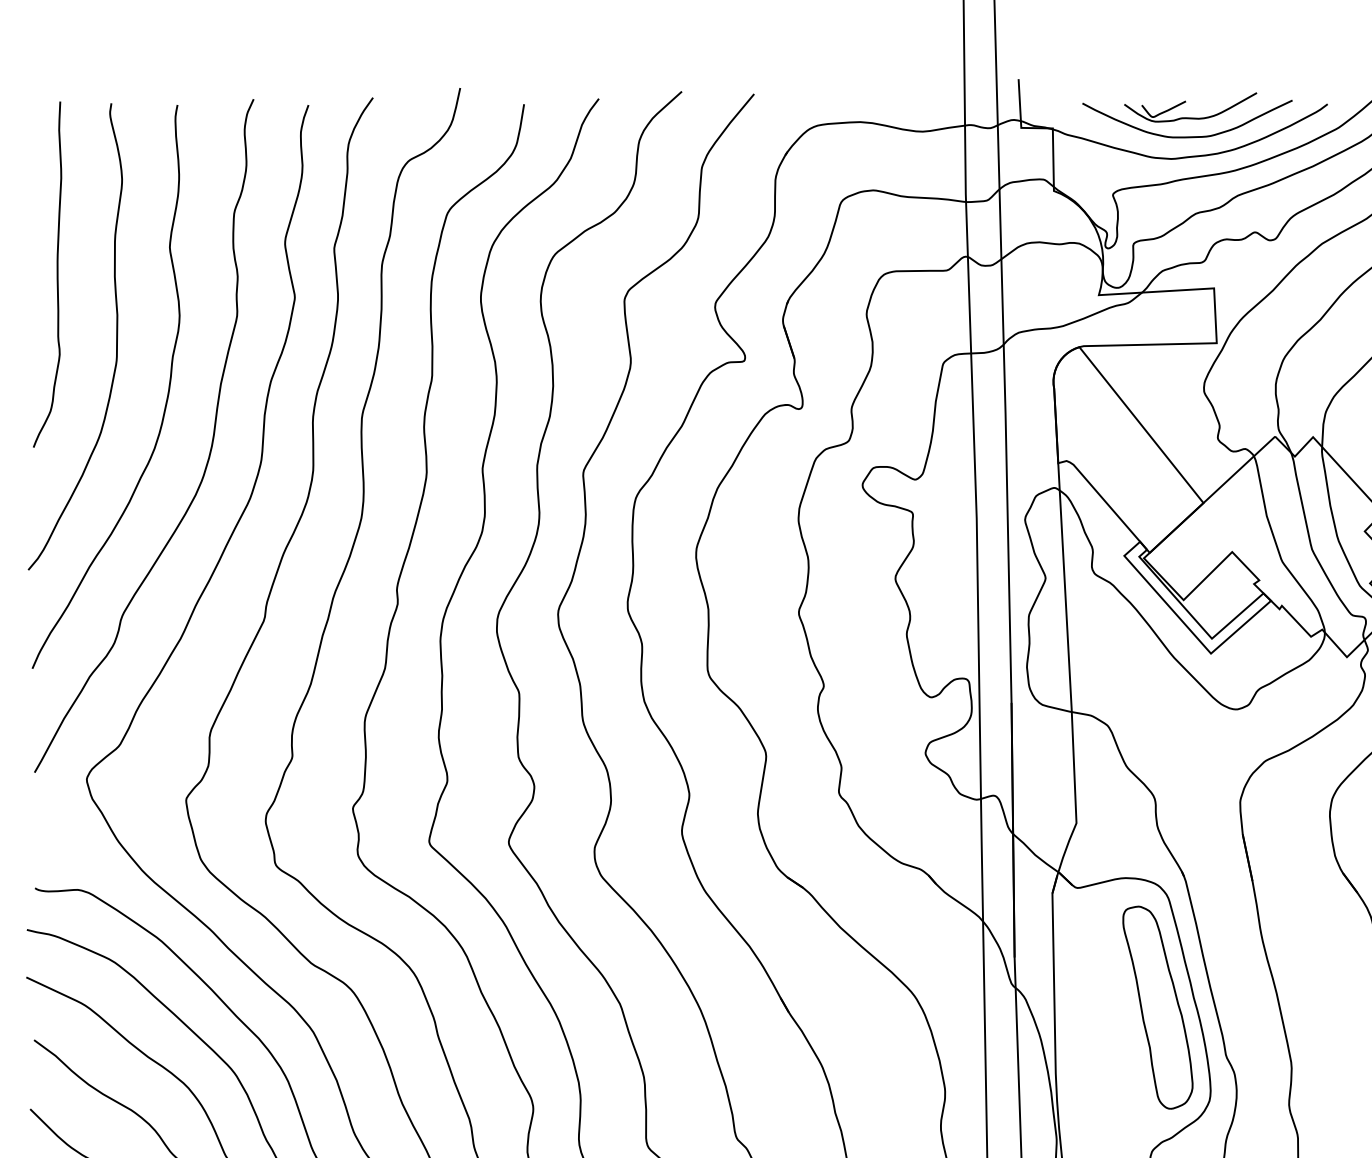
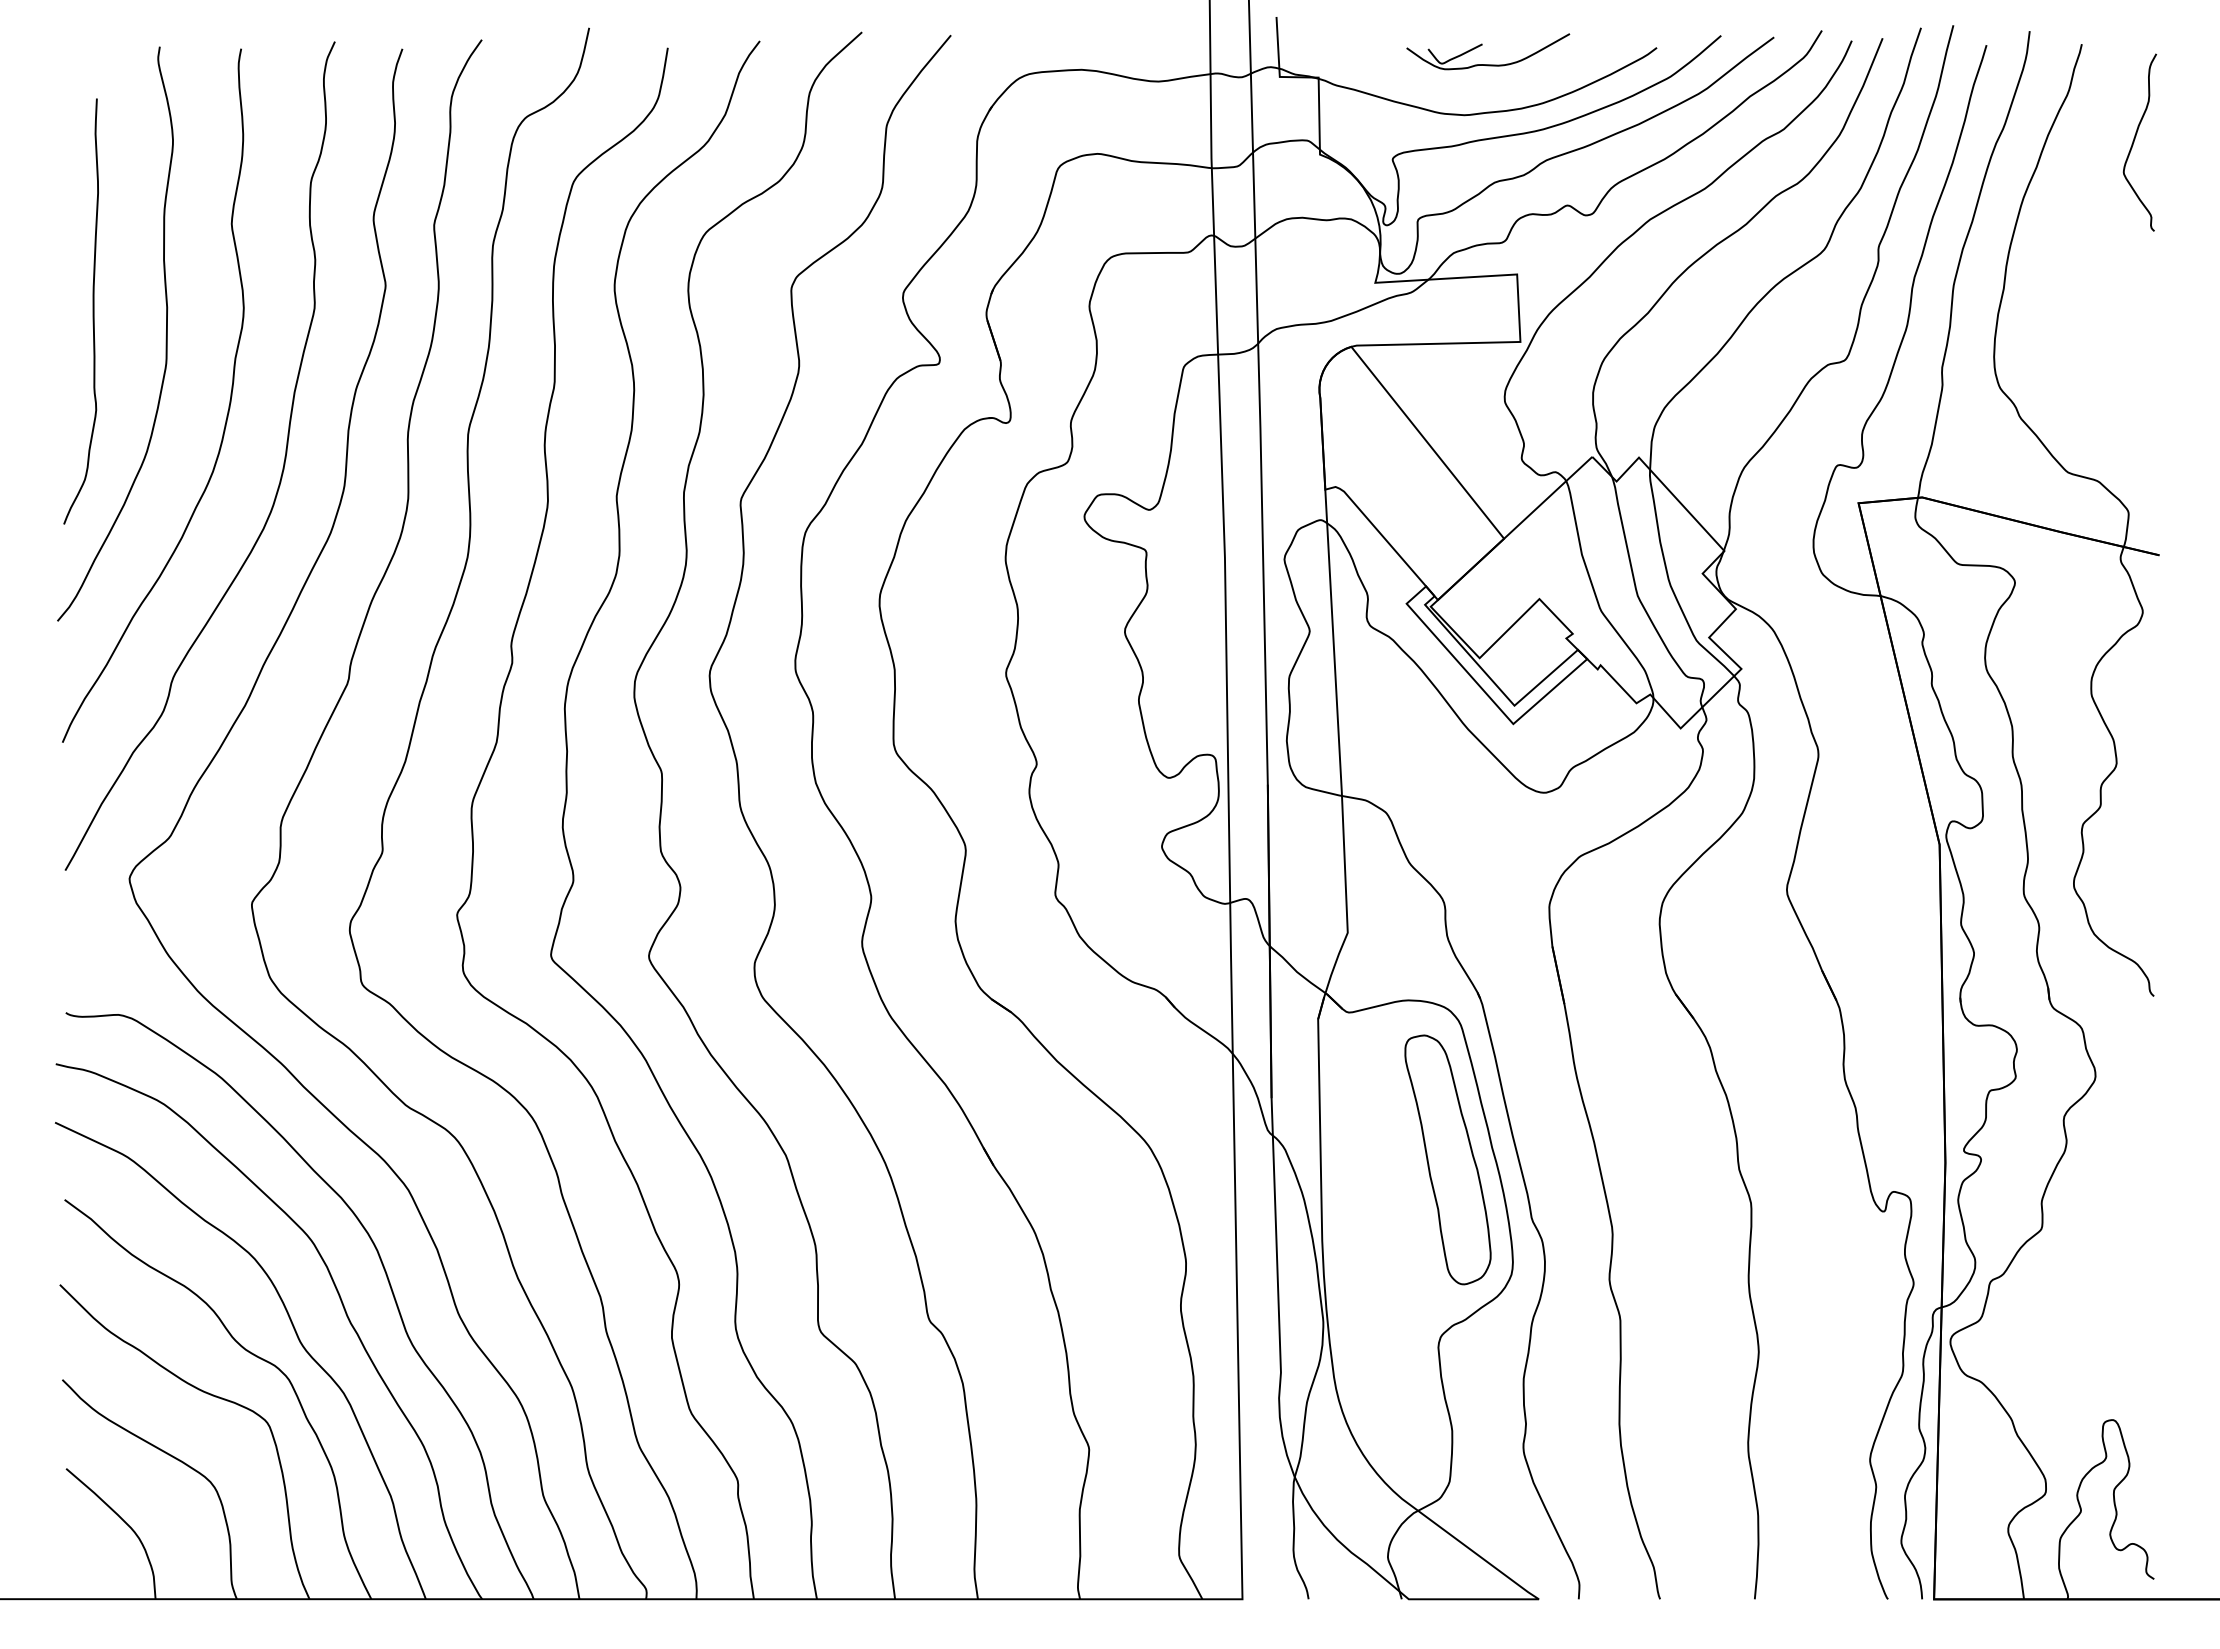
curve: (1186, 136) -> (1483, 87), removed
curve: (56, 274) -> (92, 311), moved

